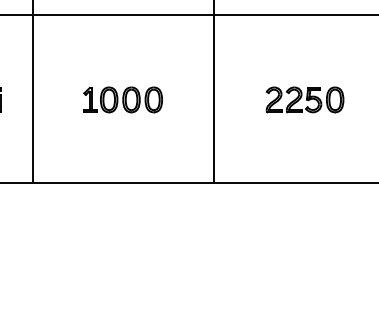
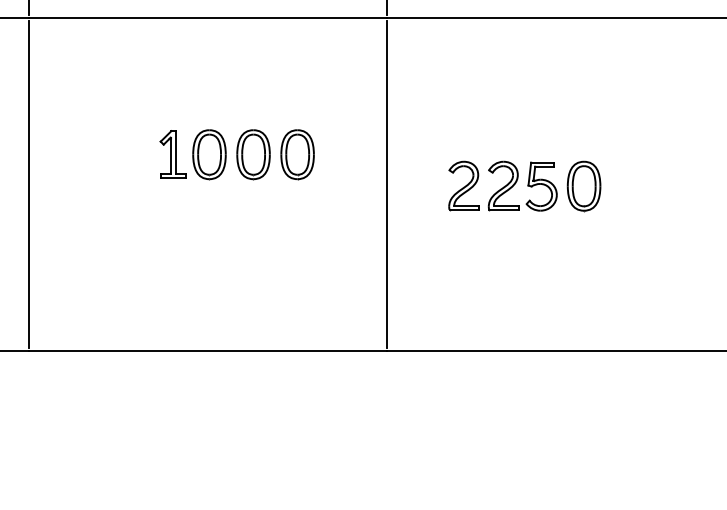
part: (122, 99) -> (235, 153), moved
part: (304, 99) -> (523, 185), moved

